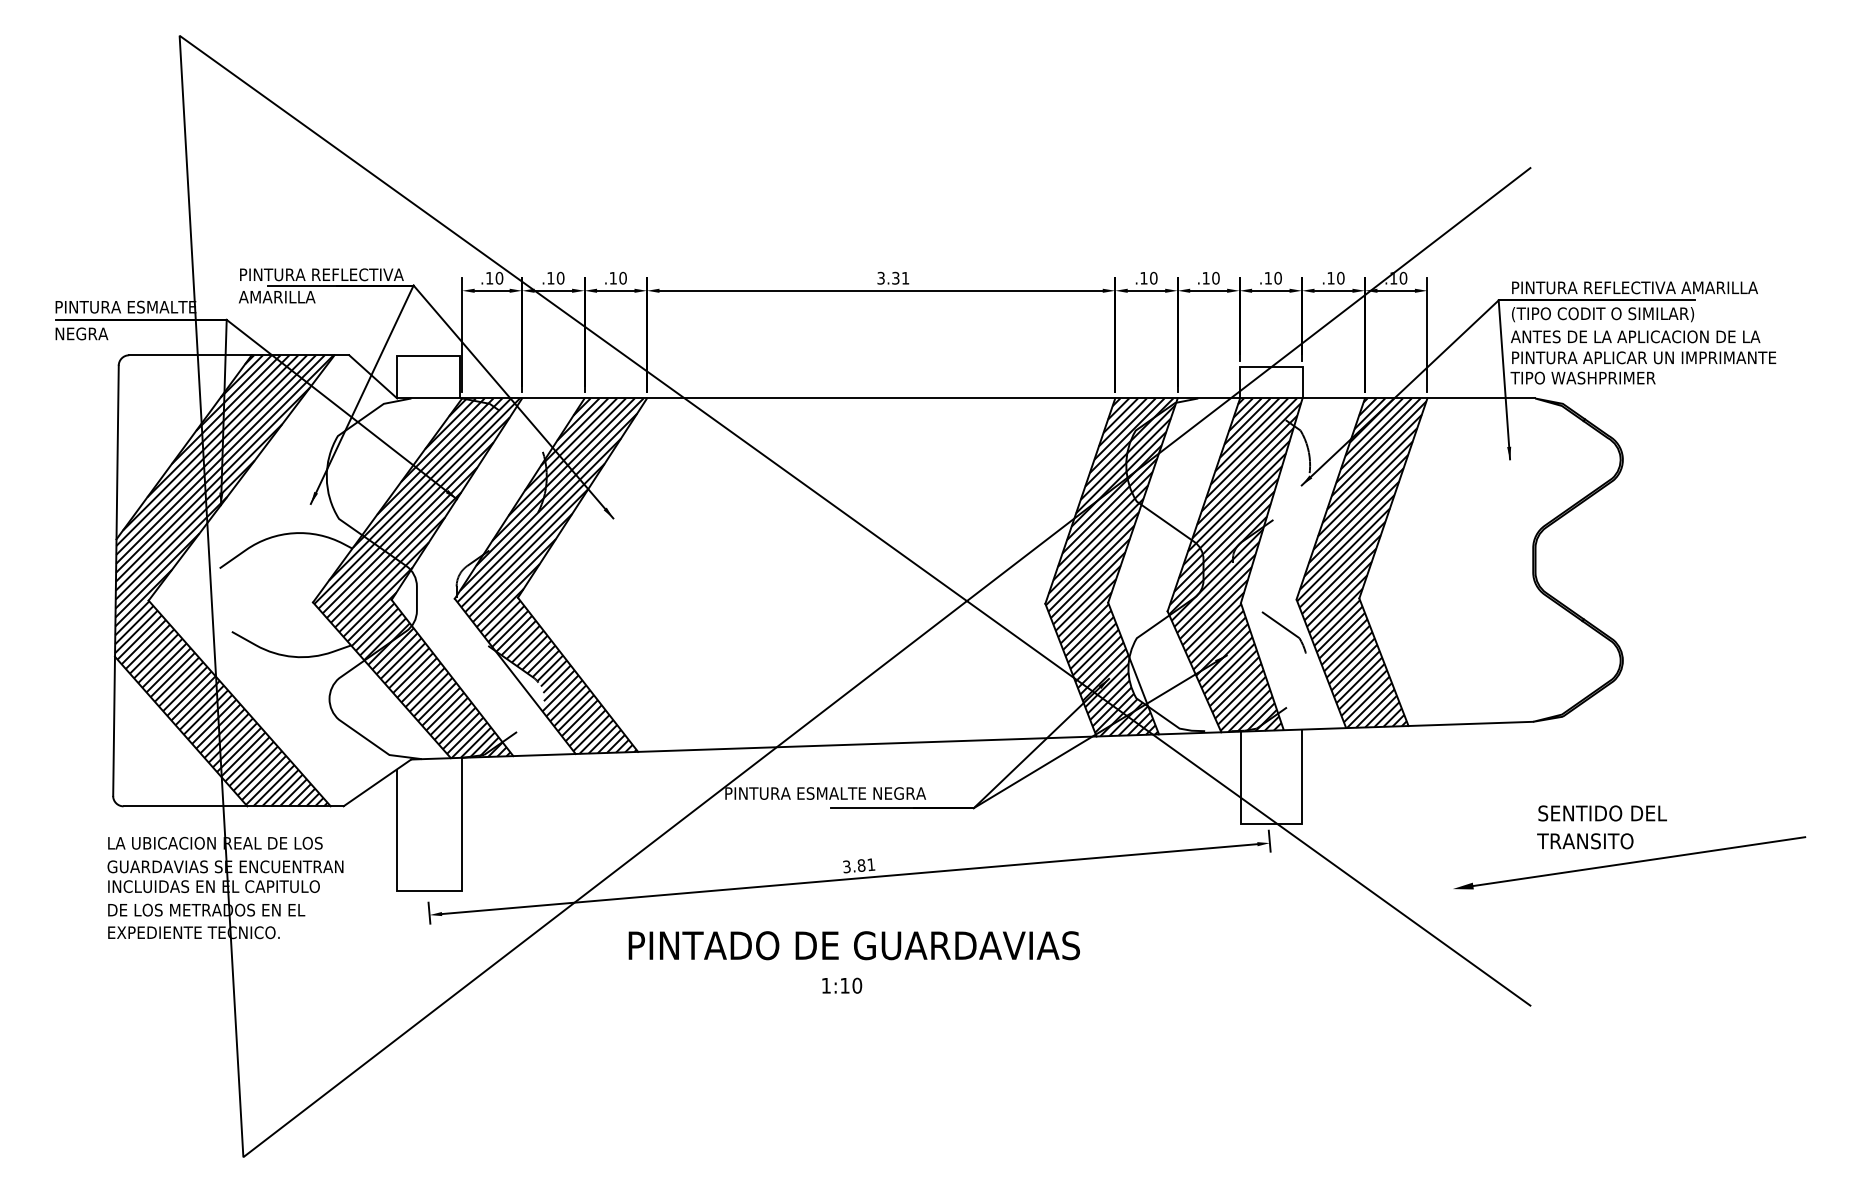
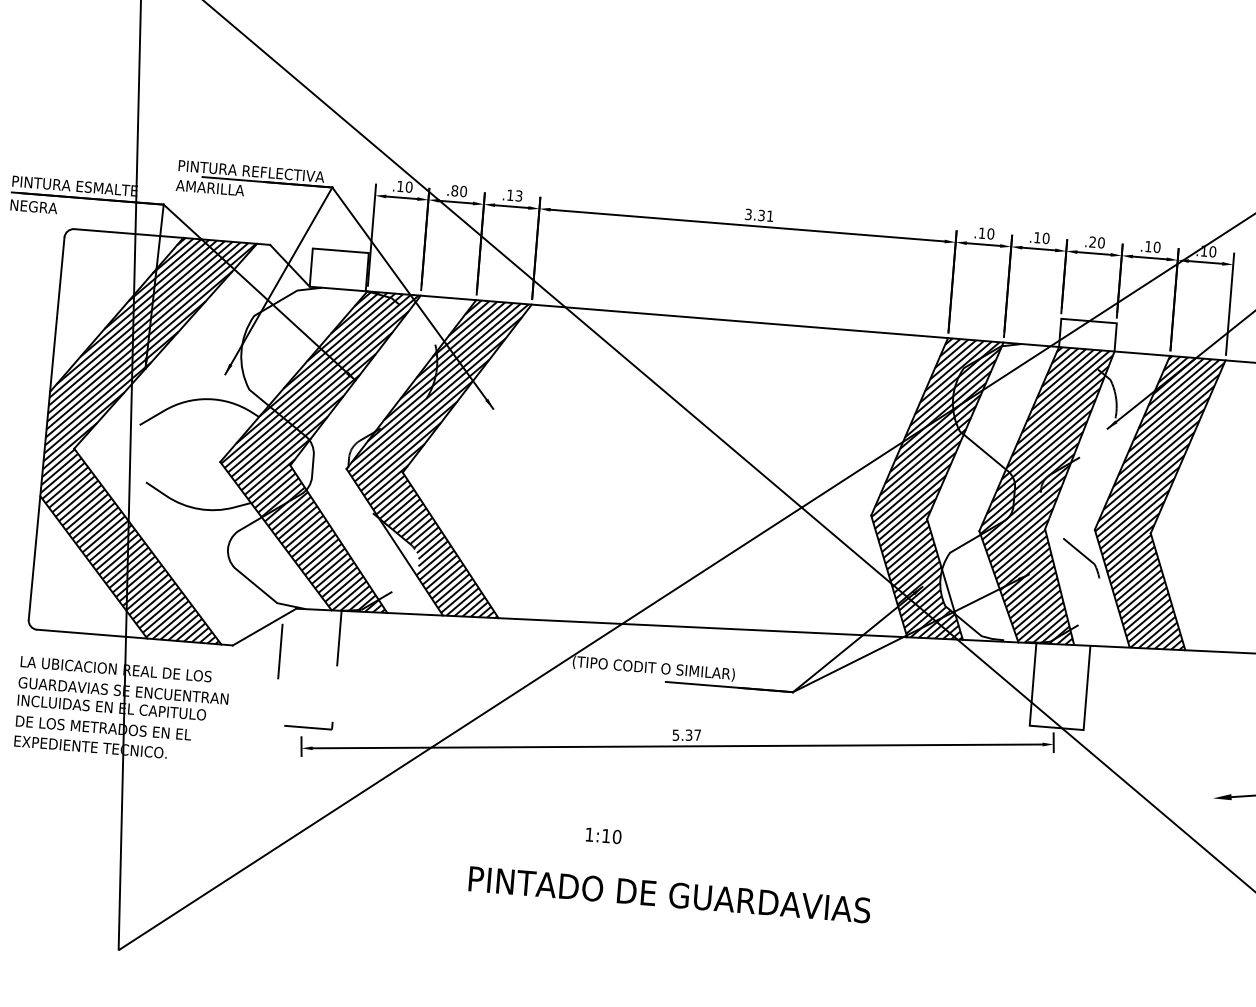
text: (550, 277) -> (454, 190), .10 -> .80
text: (1267, 277) -> (1092, 241), .10 -> .20
text: (622, 278) -> (518, 196), .10 -> .13
text: (825, 793) -> (662, 668), PINTURA ESMALTE NEGRA -> (TIPO CODIT O SIMILAR)
text: (859, 865) -> (687, 734), 3.81 -> 5.37
line: (435, 891) -> (308, 727), solid -> dashed
text: (853, 945) -> (669, 894), moved
text: (842, 985) -> (604, 835), moved

